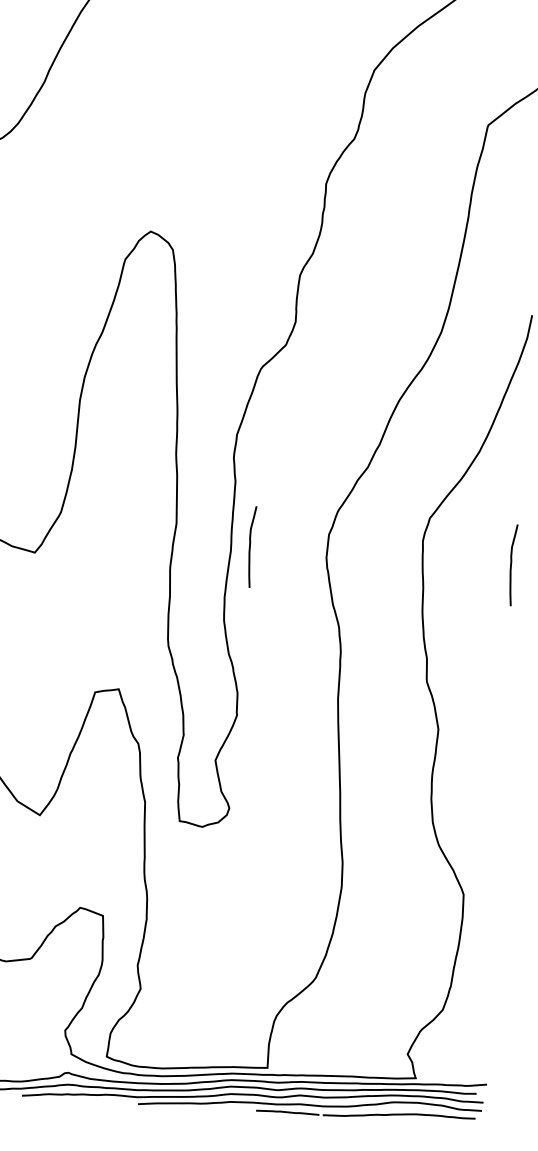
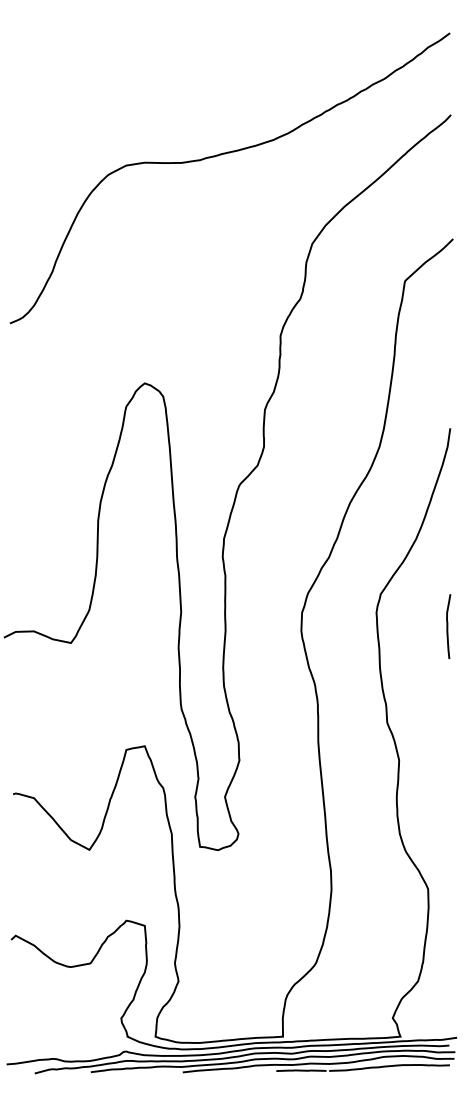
curve: (251, 546) -> (241, 626), removed

